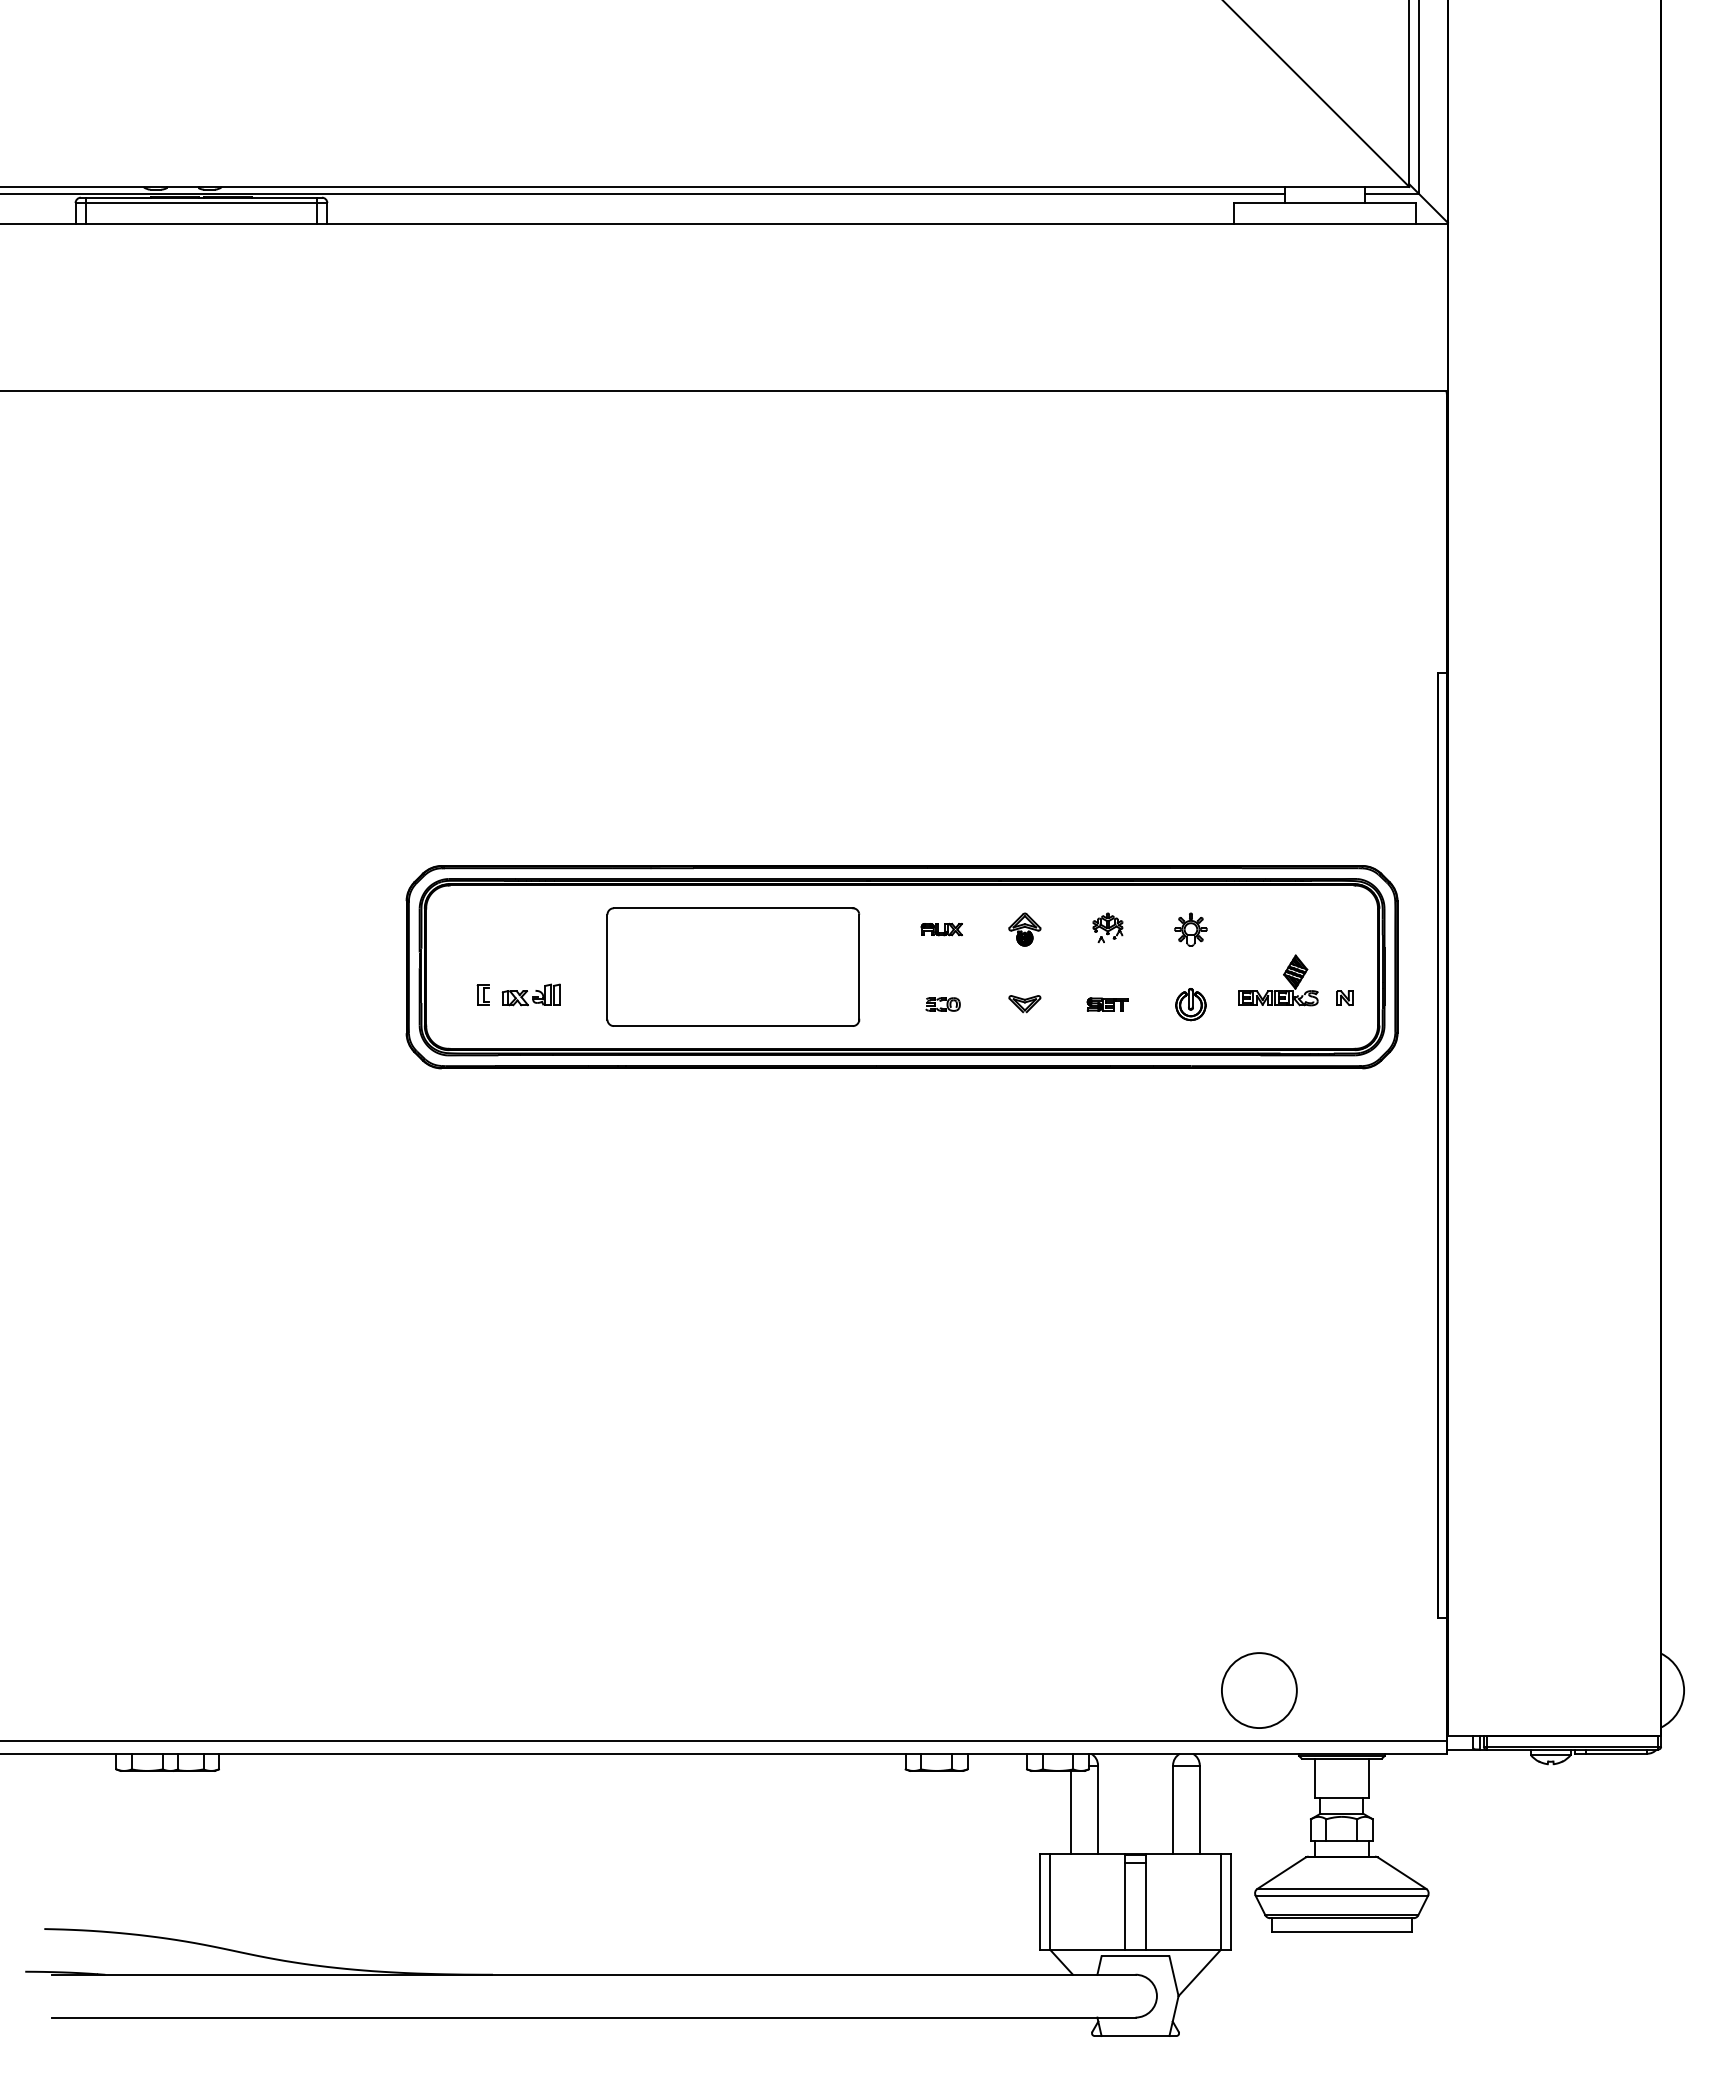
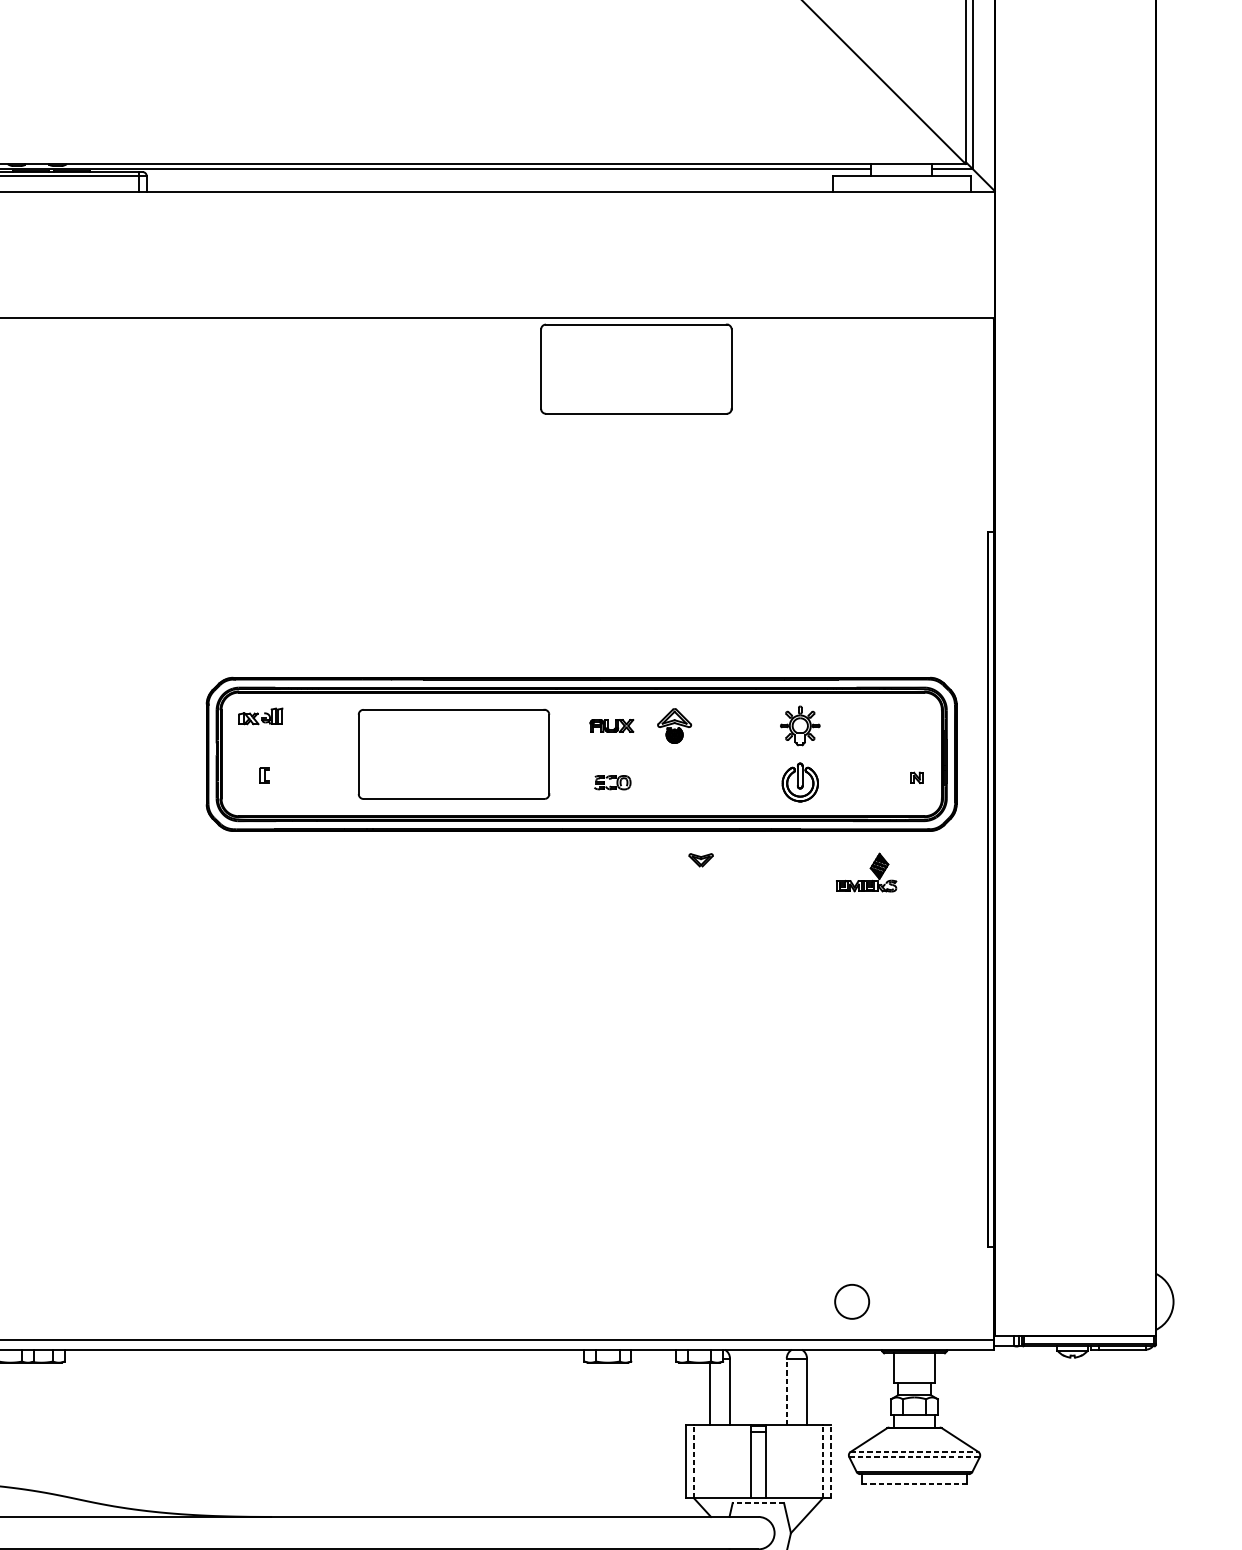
part: (974, 457) -> (636, 368), added
part: (1107, 927) -> (737, 724), removed
part: (941, 929) -> (611, 725), size x1.4
part: (1024, 929) -> (674, 725), size x1.4
part: (1190, 929) -> (799, 725), size x1.6
part: (1283, 975) -> (870, 868), moved
part: (530, 994) -> (260, 716), moved
part: (942, 1004) -> (612, 782), size x1.4
part: (1024, 1004) -> (700, 860), moved
part: (1107, 1004) -> (737, 782), removed
part: (1190, 1004) -> (799, 782), size x1.6
circle: (1259, 1690) -> (852, 1301), size x0.6
line: (1173, 1809) -> (787, 1391), solid -> dashed
line: (1342, 1888) -> (915, 1451), solid -> dashed
line: (1342, 1895) -> (915, 1456), solid -> dashed
line: (1049, 1901) -> (693, 1461), solid -> dashed
line: (1221, 1901) -> (823, 1461), solid -> dashed
line: (1230, 1901) -> (830, 1461), solid -> dashed
line: (1341, 1931) -> (914, 1484), solid -> dashed
line: (1135, 1956) -> (758, 1503), solid -> dashed

